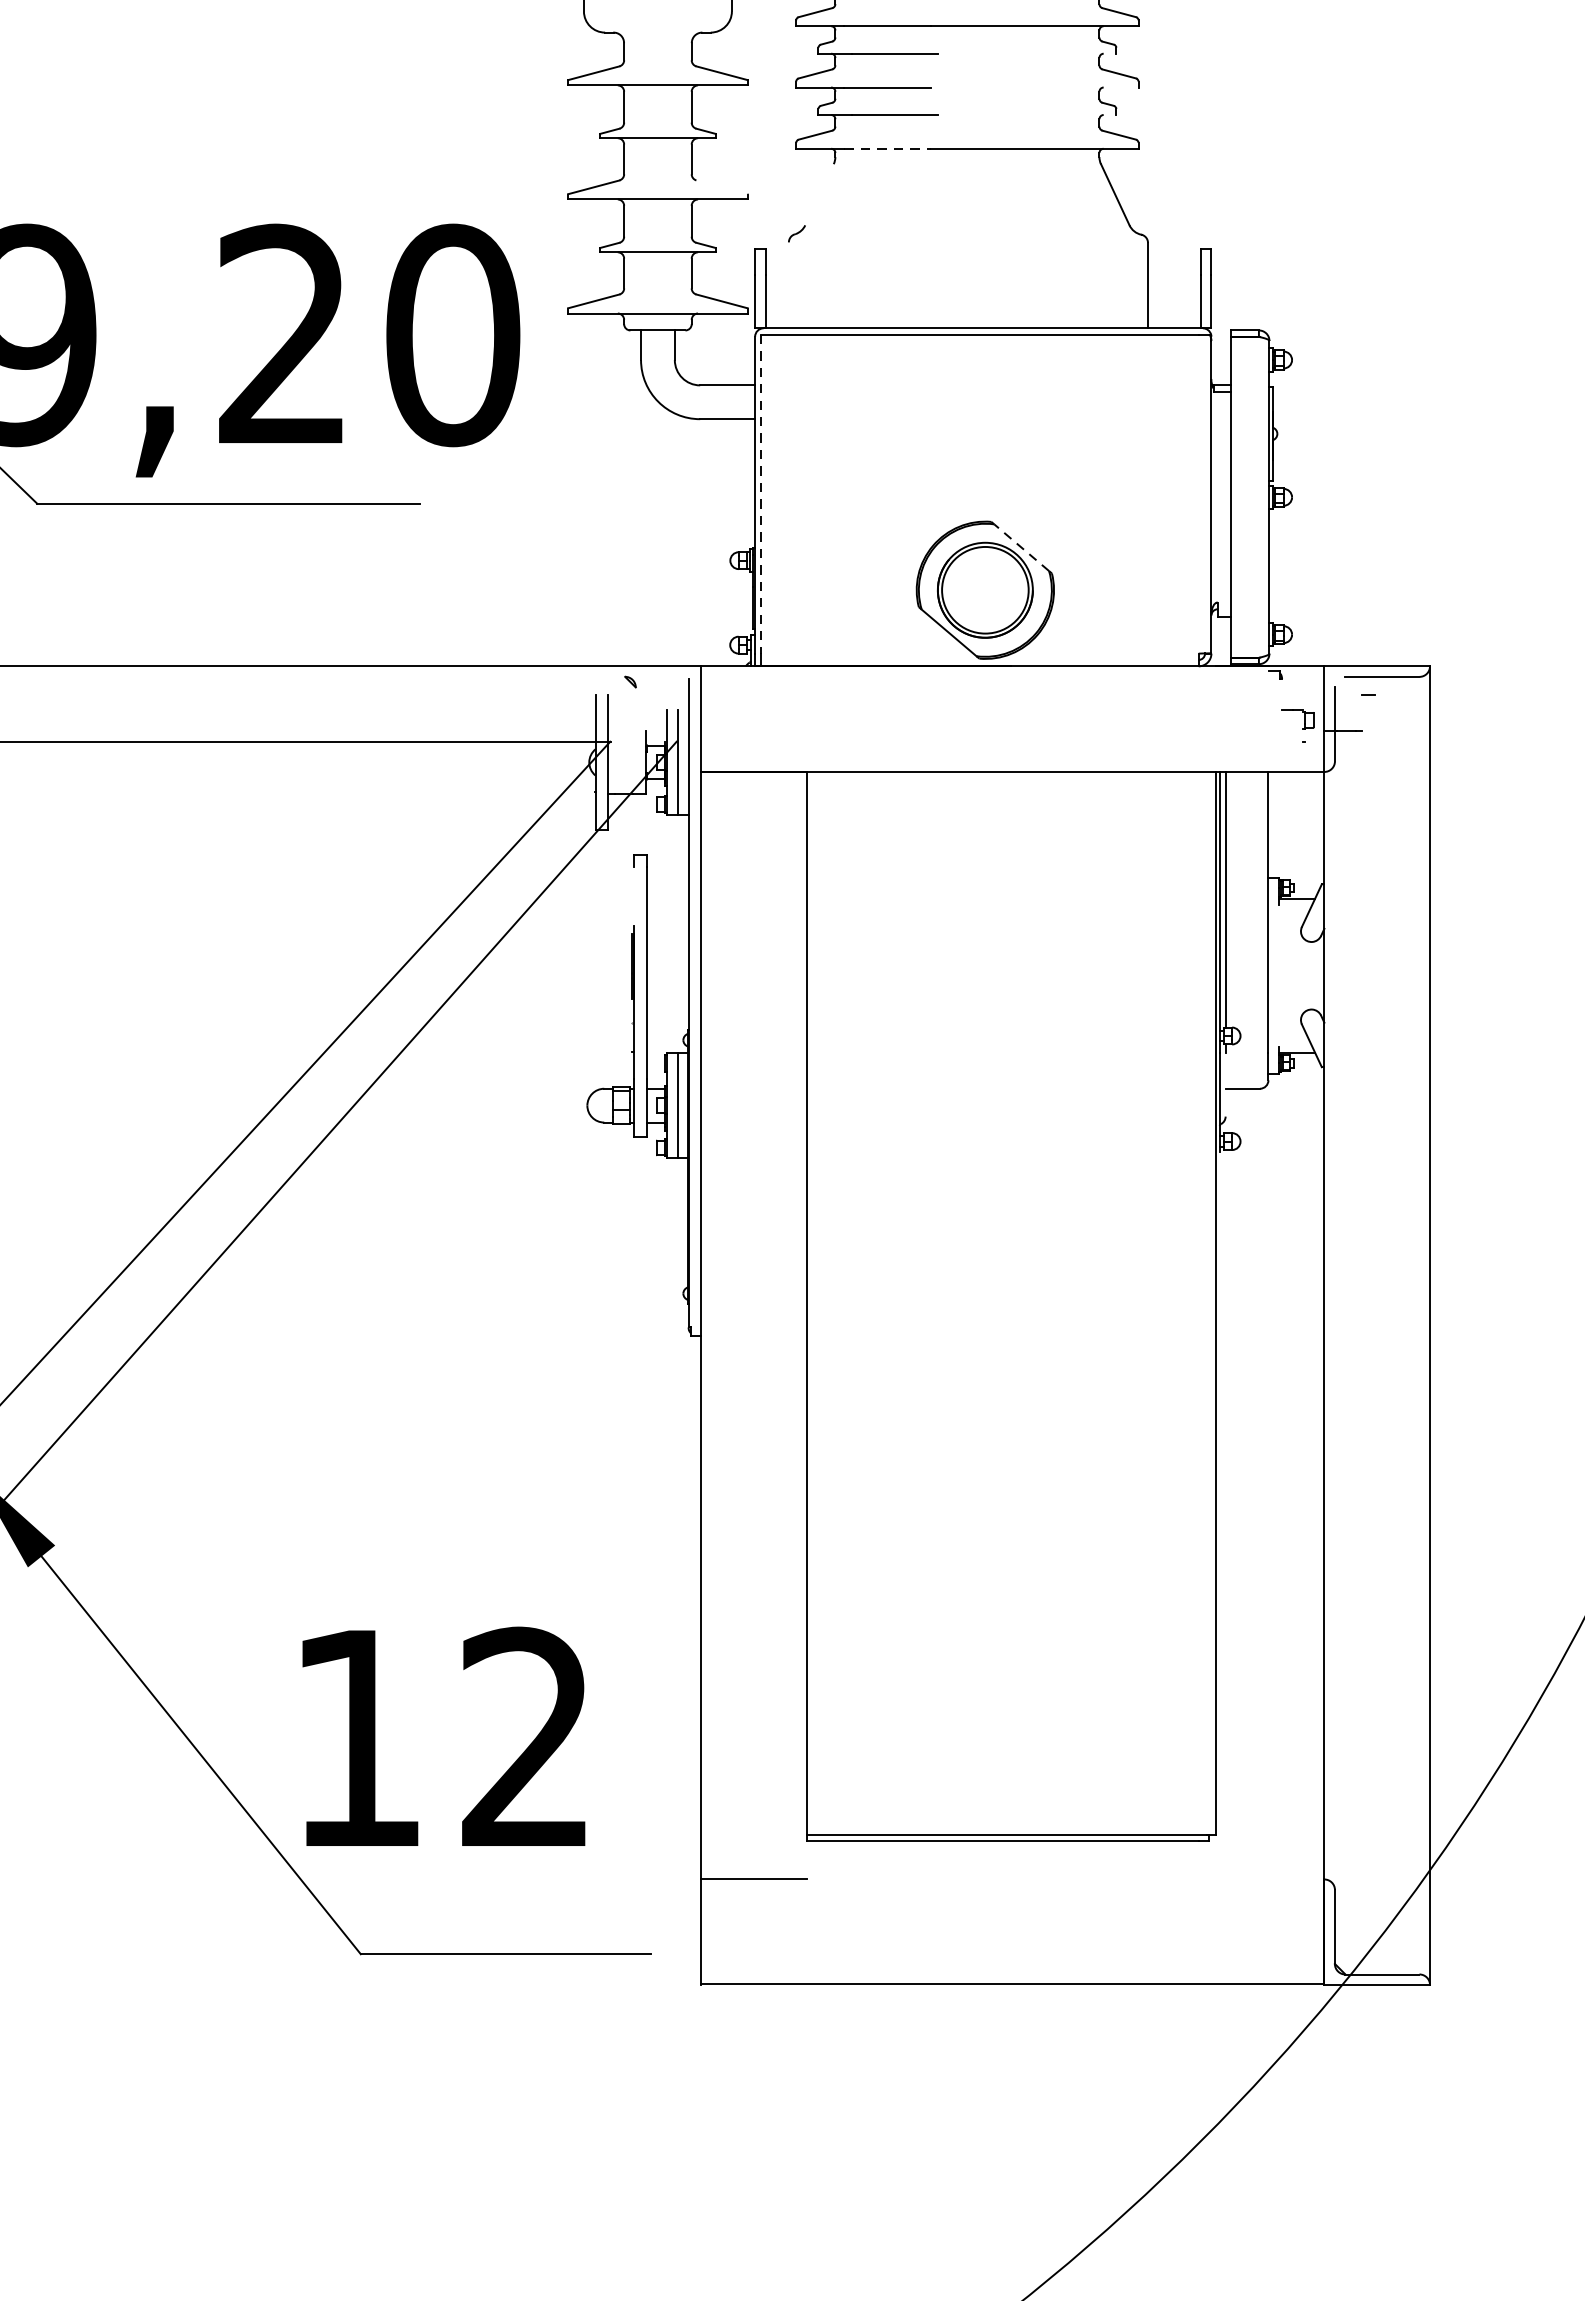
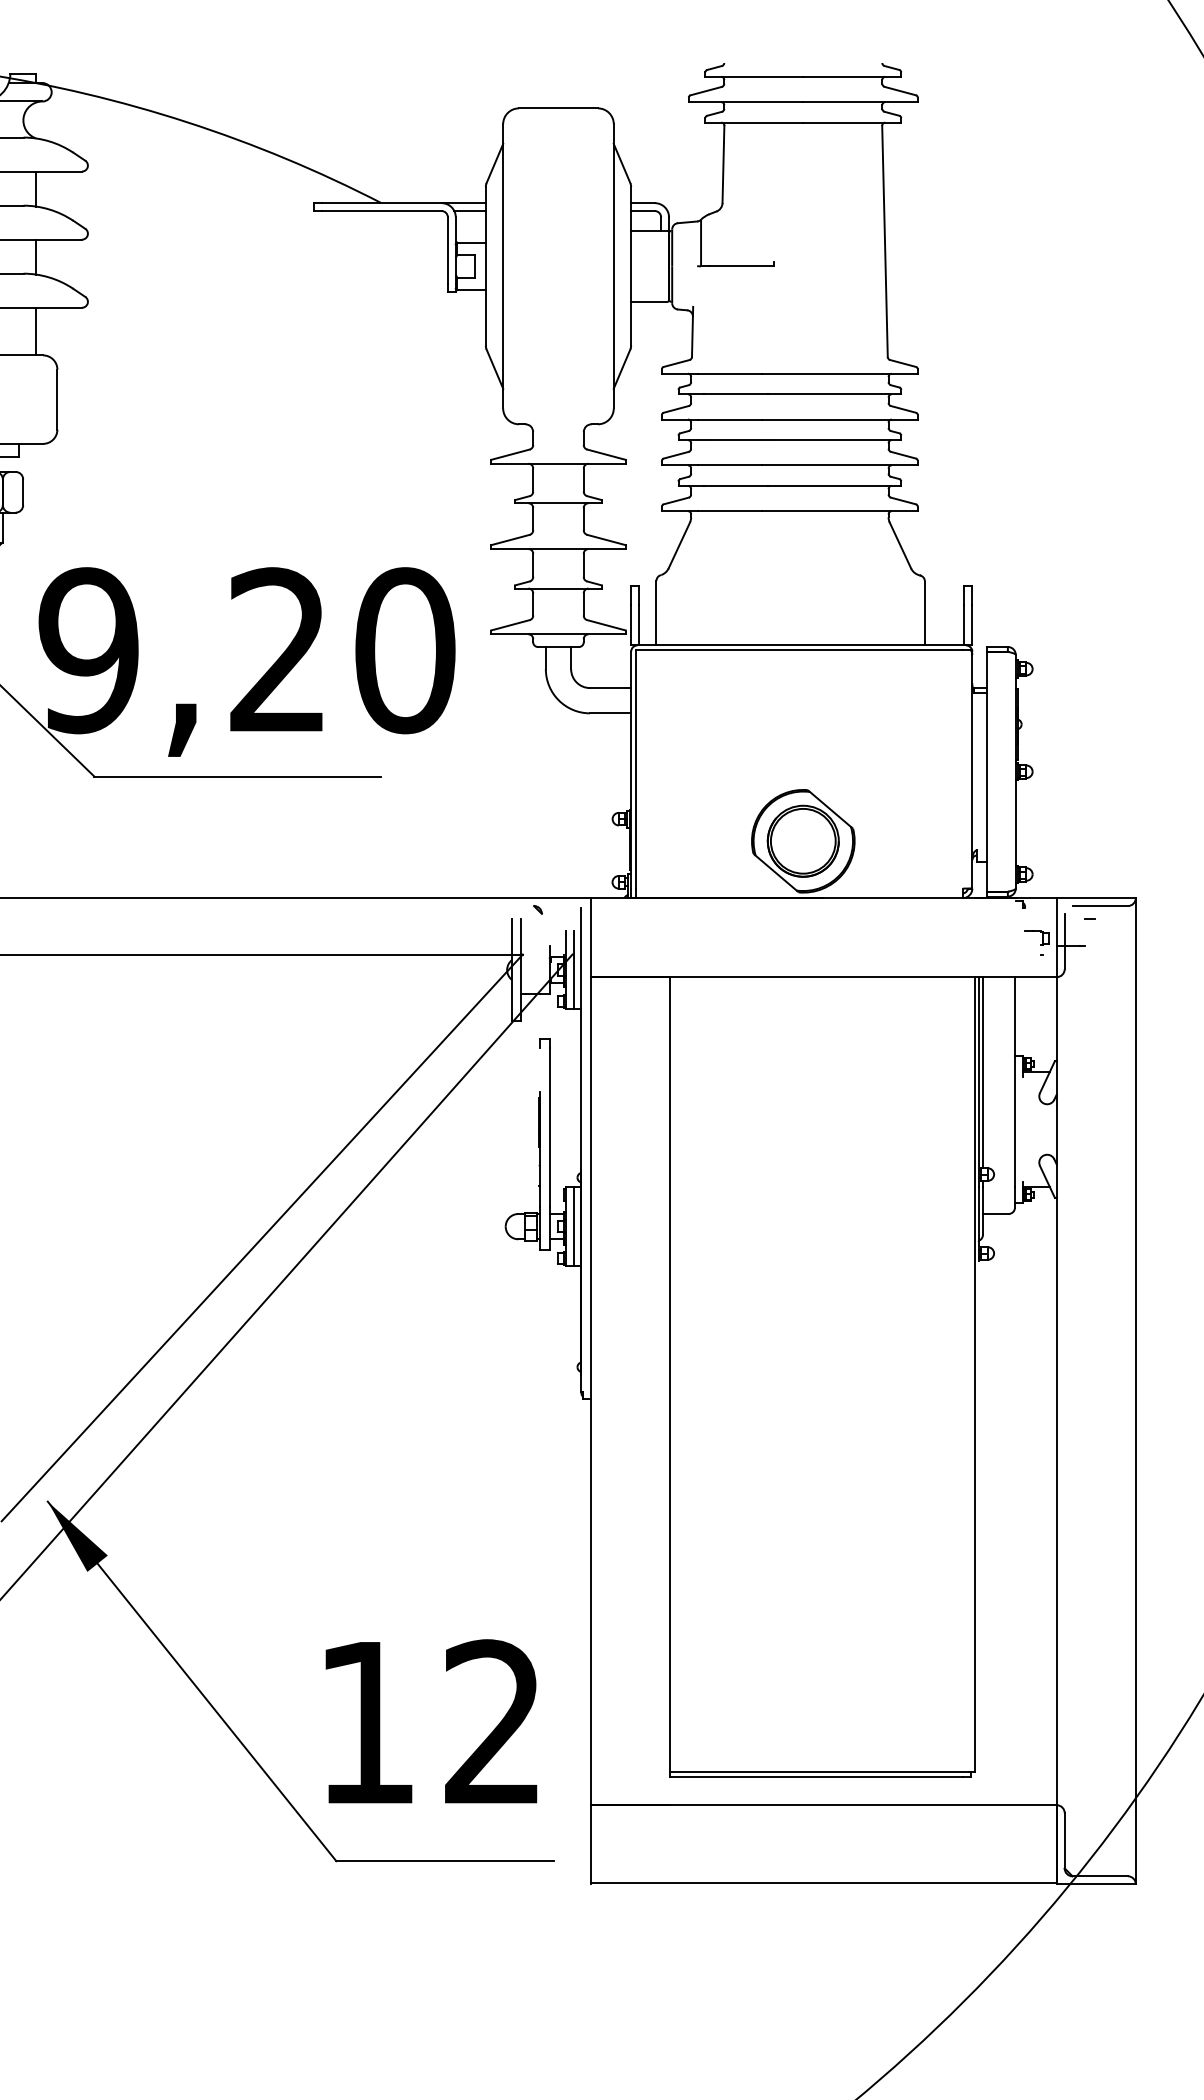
line: (1027, 54) -> (834, 440), added
line: (1033, 87) -> (839, 465), added
line: (1027, 114) -> (834, 485), added
line: (887, 149) -> (730, 511), dashed -> solid
line: (722, 186) -> (606, 539), added
line: (818, 194) -> (678, 545), added
line: (789, 285) -> (656, 613), added
line: (760, 494) -> (635, 769), dashed -> solid
line: (1021, 547) -> (830, 809), dashed -> solid
line: (1225, 1084) -> (982, 1210), added
text: (443, 1736) -> (431, 1721), moved
line: (1012, 1879) -> (823, 1805), added

